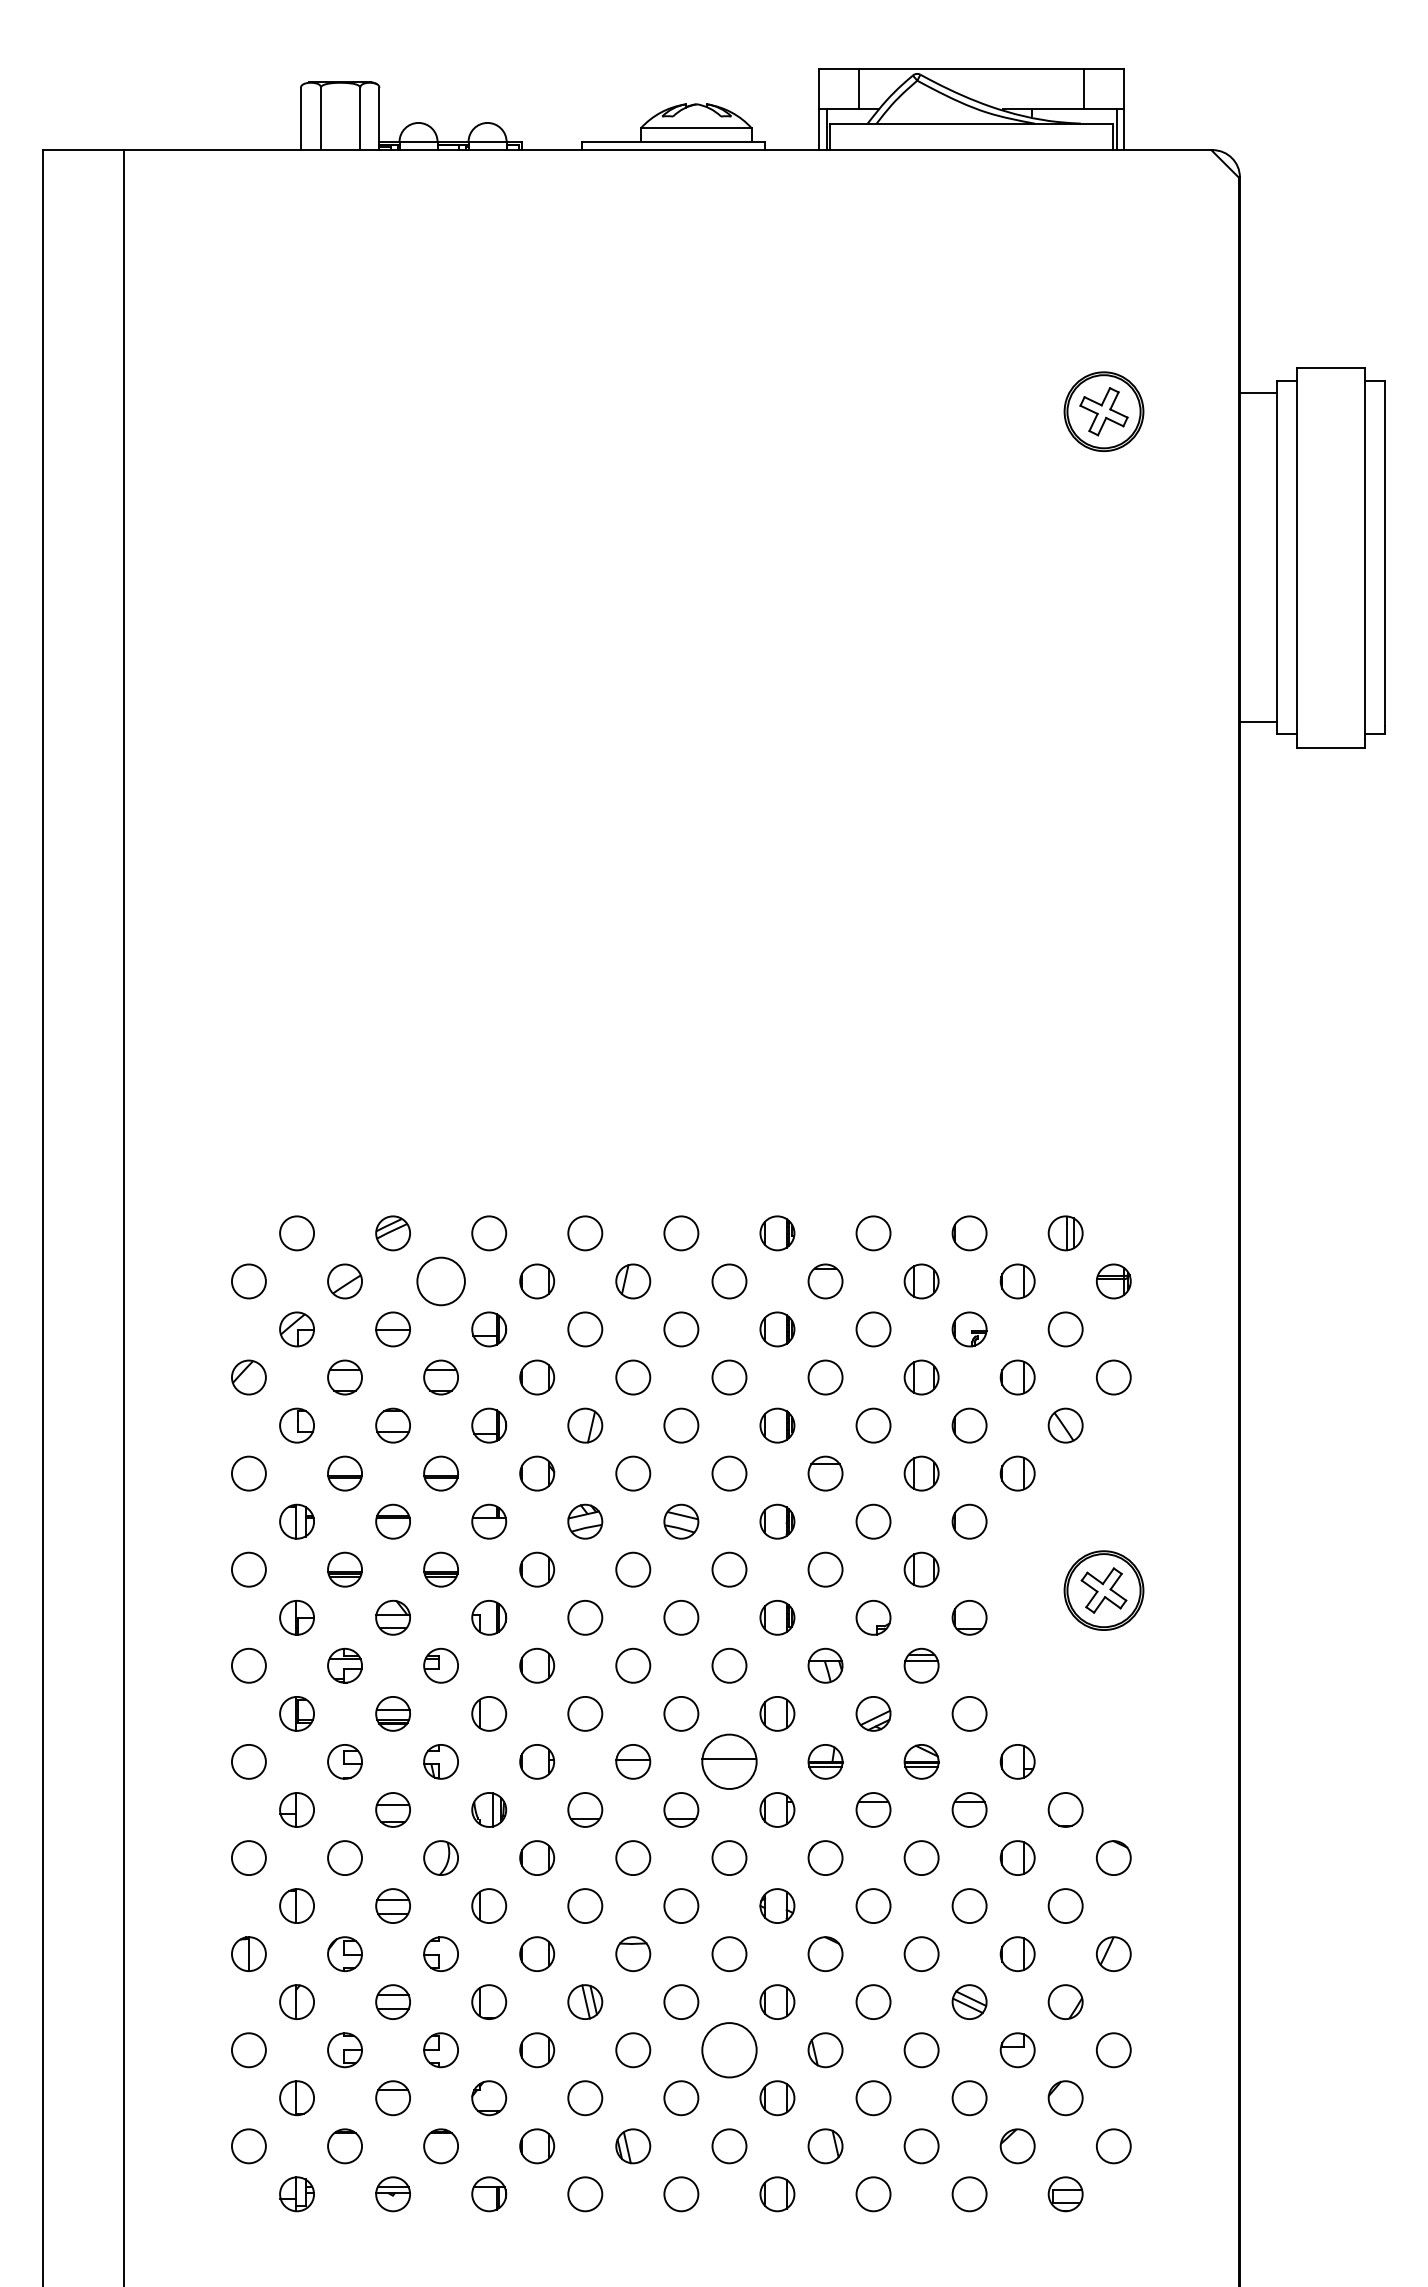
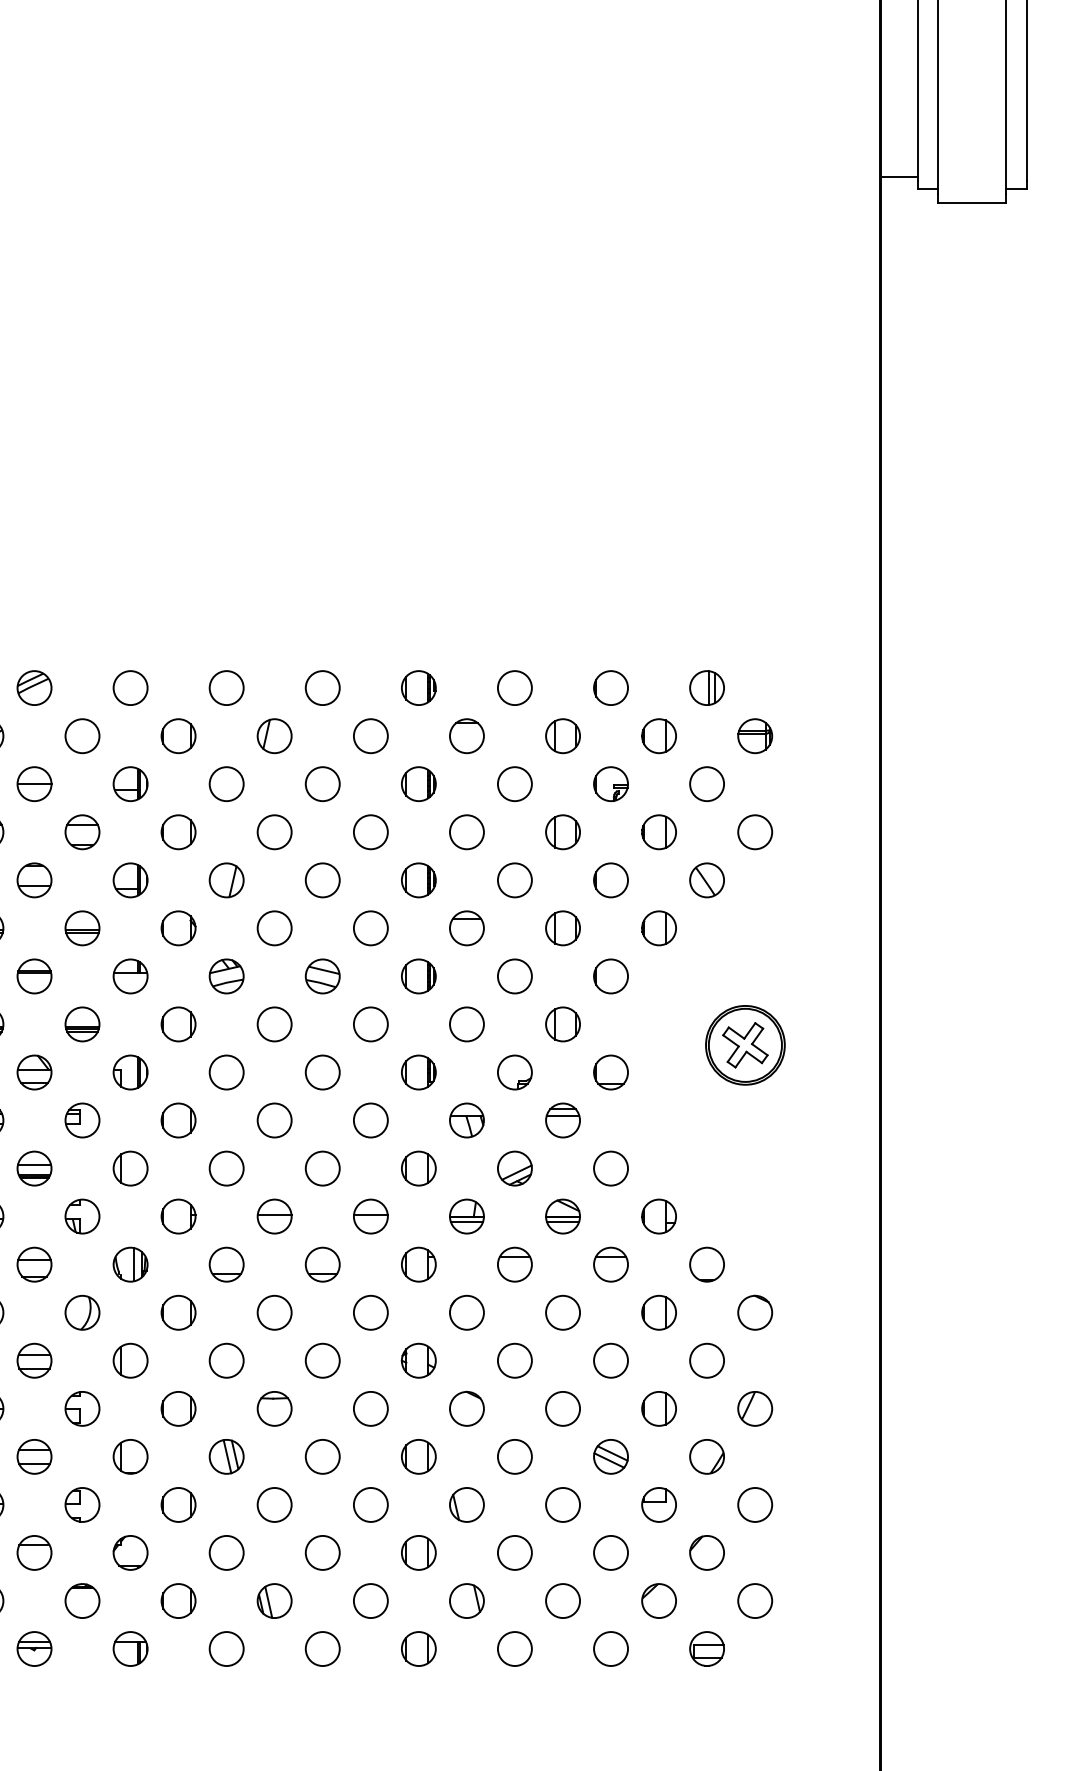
circle: (440, 1281) -> (81, 736), size x0.71
part: (729, 1761) -> (370, 1216), size x0.62
circle: (729, 2050) -> (370, 1505), size x0.62

